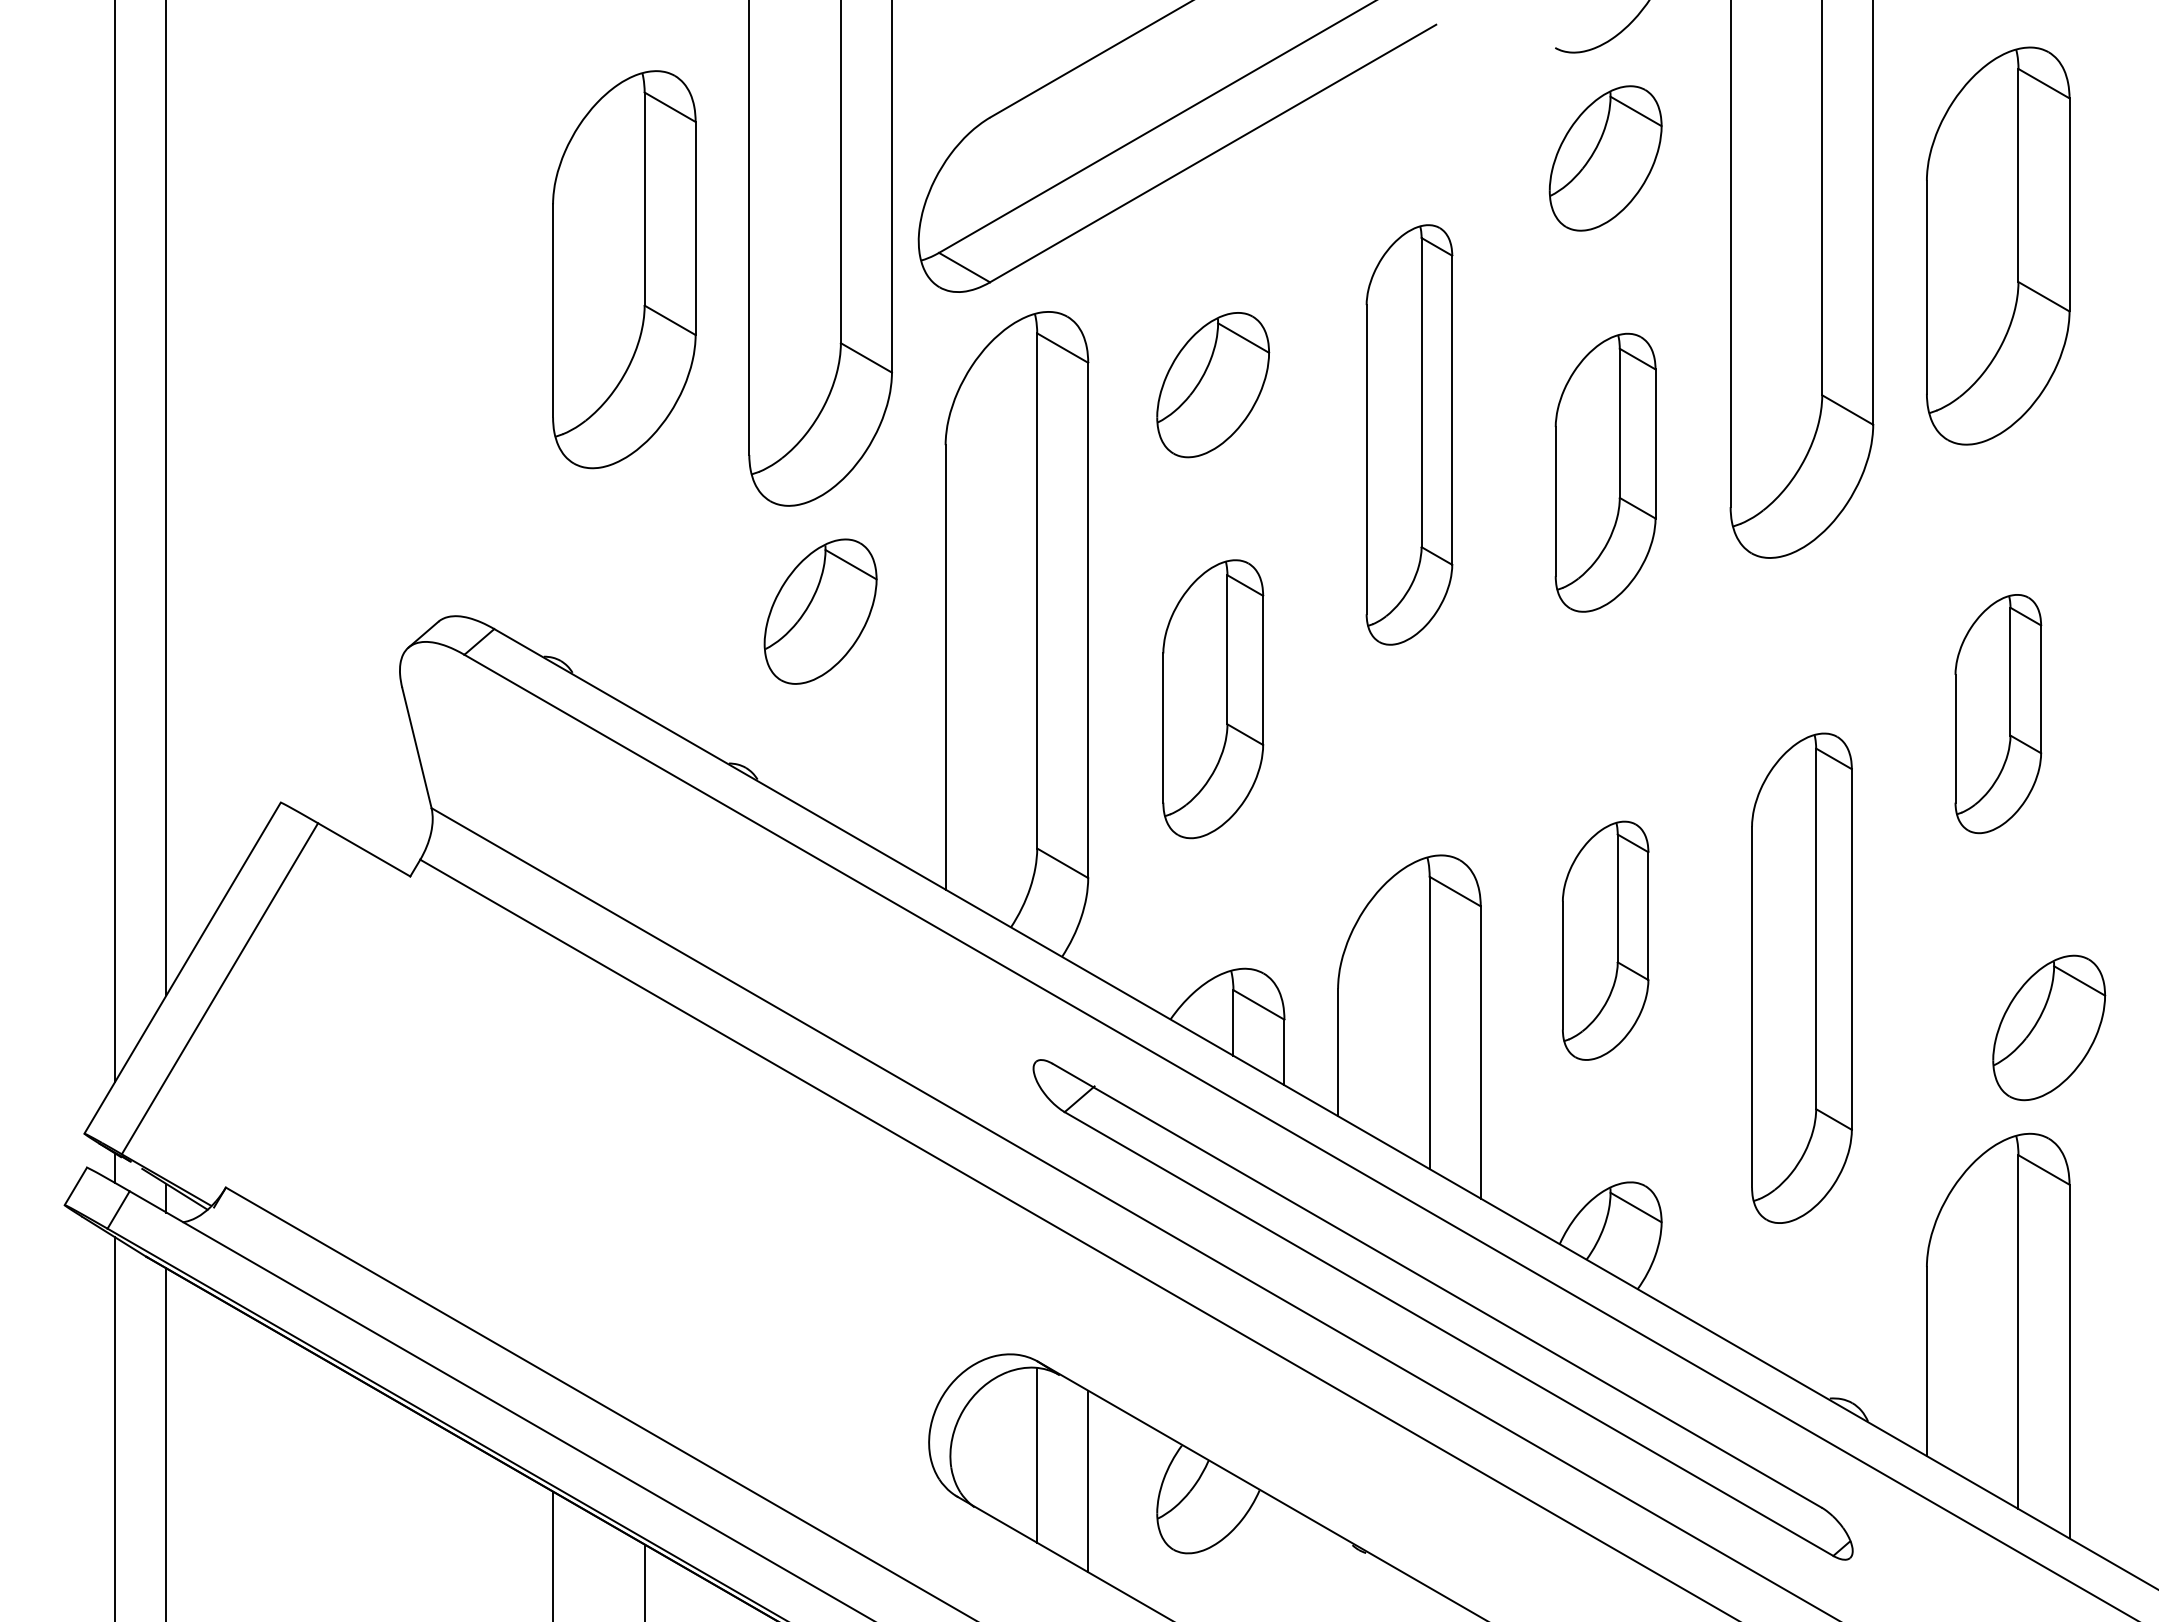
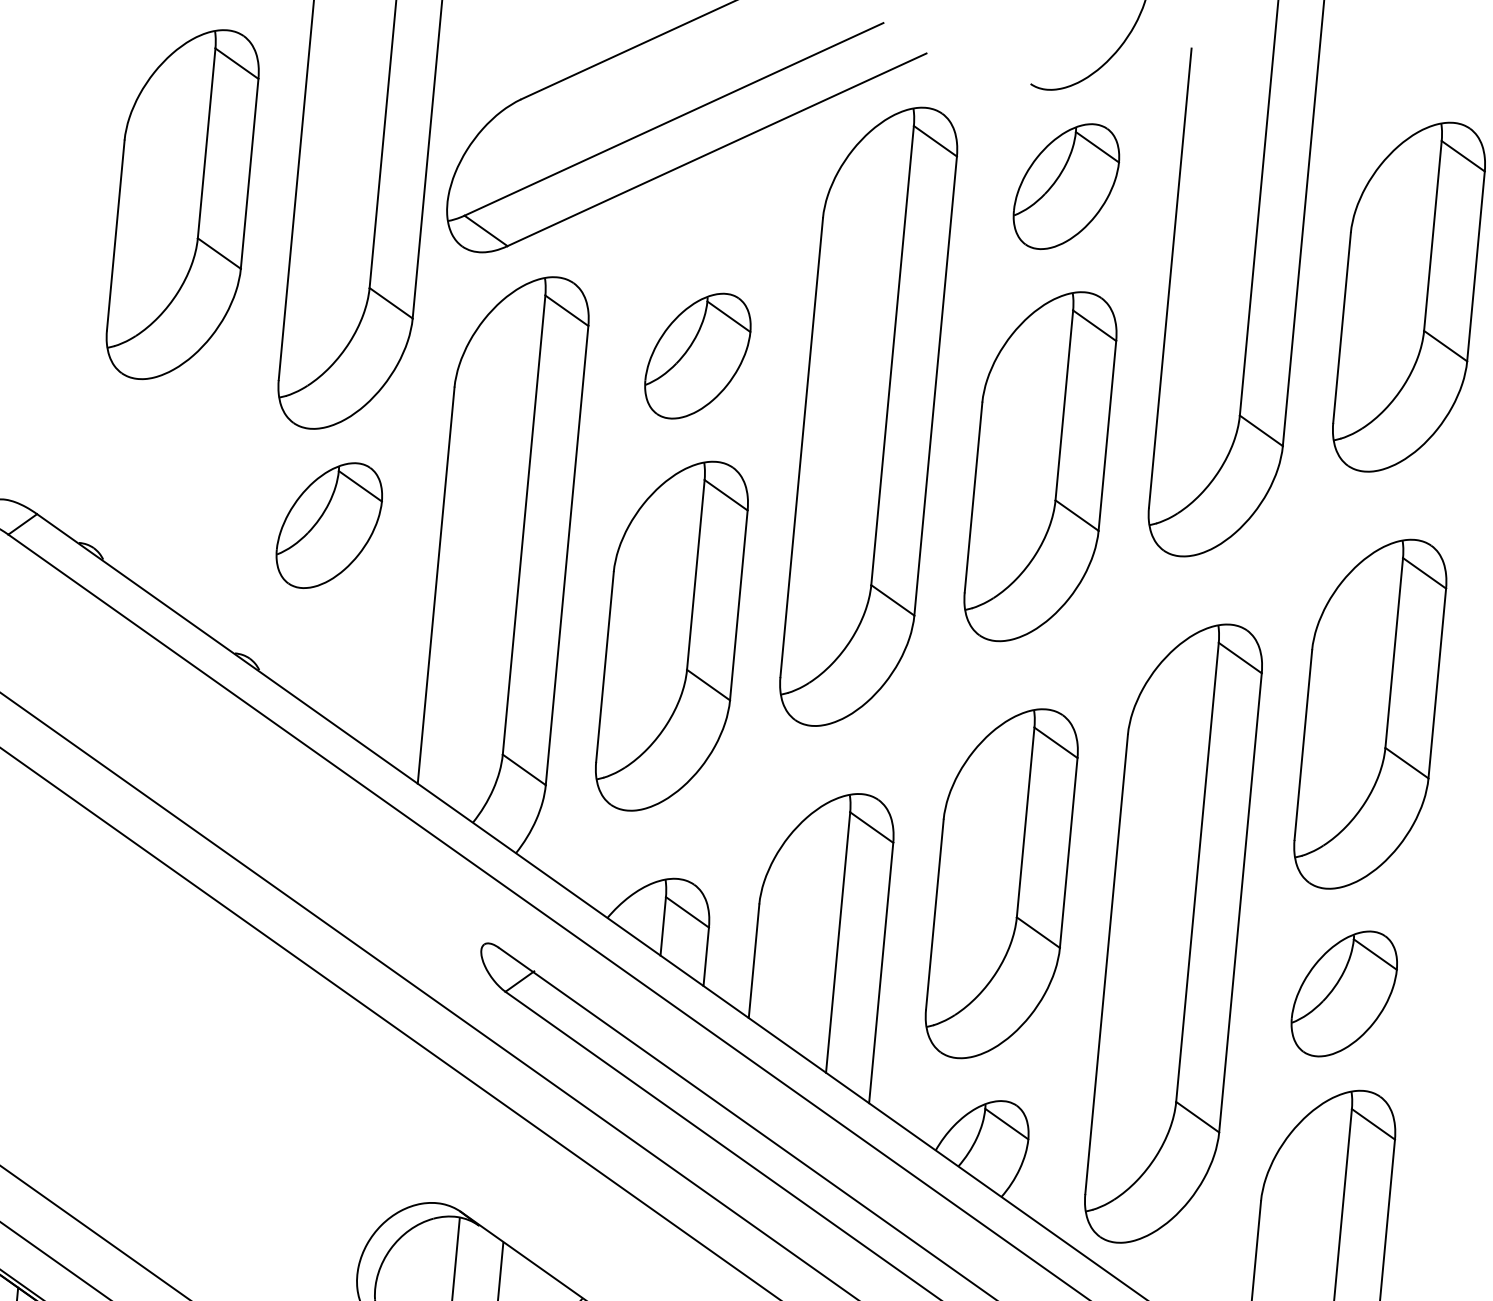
part: (1409, 434) -> (868, 416), size x1.67
part: (1605, 472) -> (1040, 466), size x1.43
part: (1213, 698) -> (672, 635), size x1.43
part: (1998, 713) -> (1370, 713), size x1.67
part: (1605, 940) -> (1001, 883), size x1.67
part: (1801, 977) -> (1173, 932), size x1.43
part: (2049, 1027) -> (1344, 993), moved

